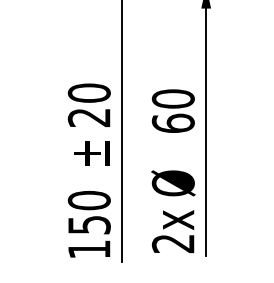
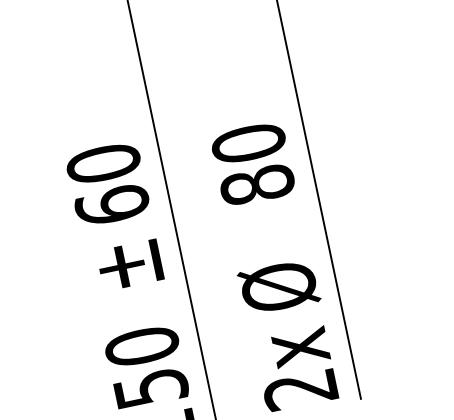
text: (88, 117) -> (110, 205), 20 -> 60
text: (172, 123) -> (256, 185), 60 -> 80

